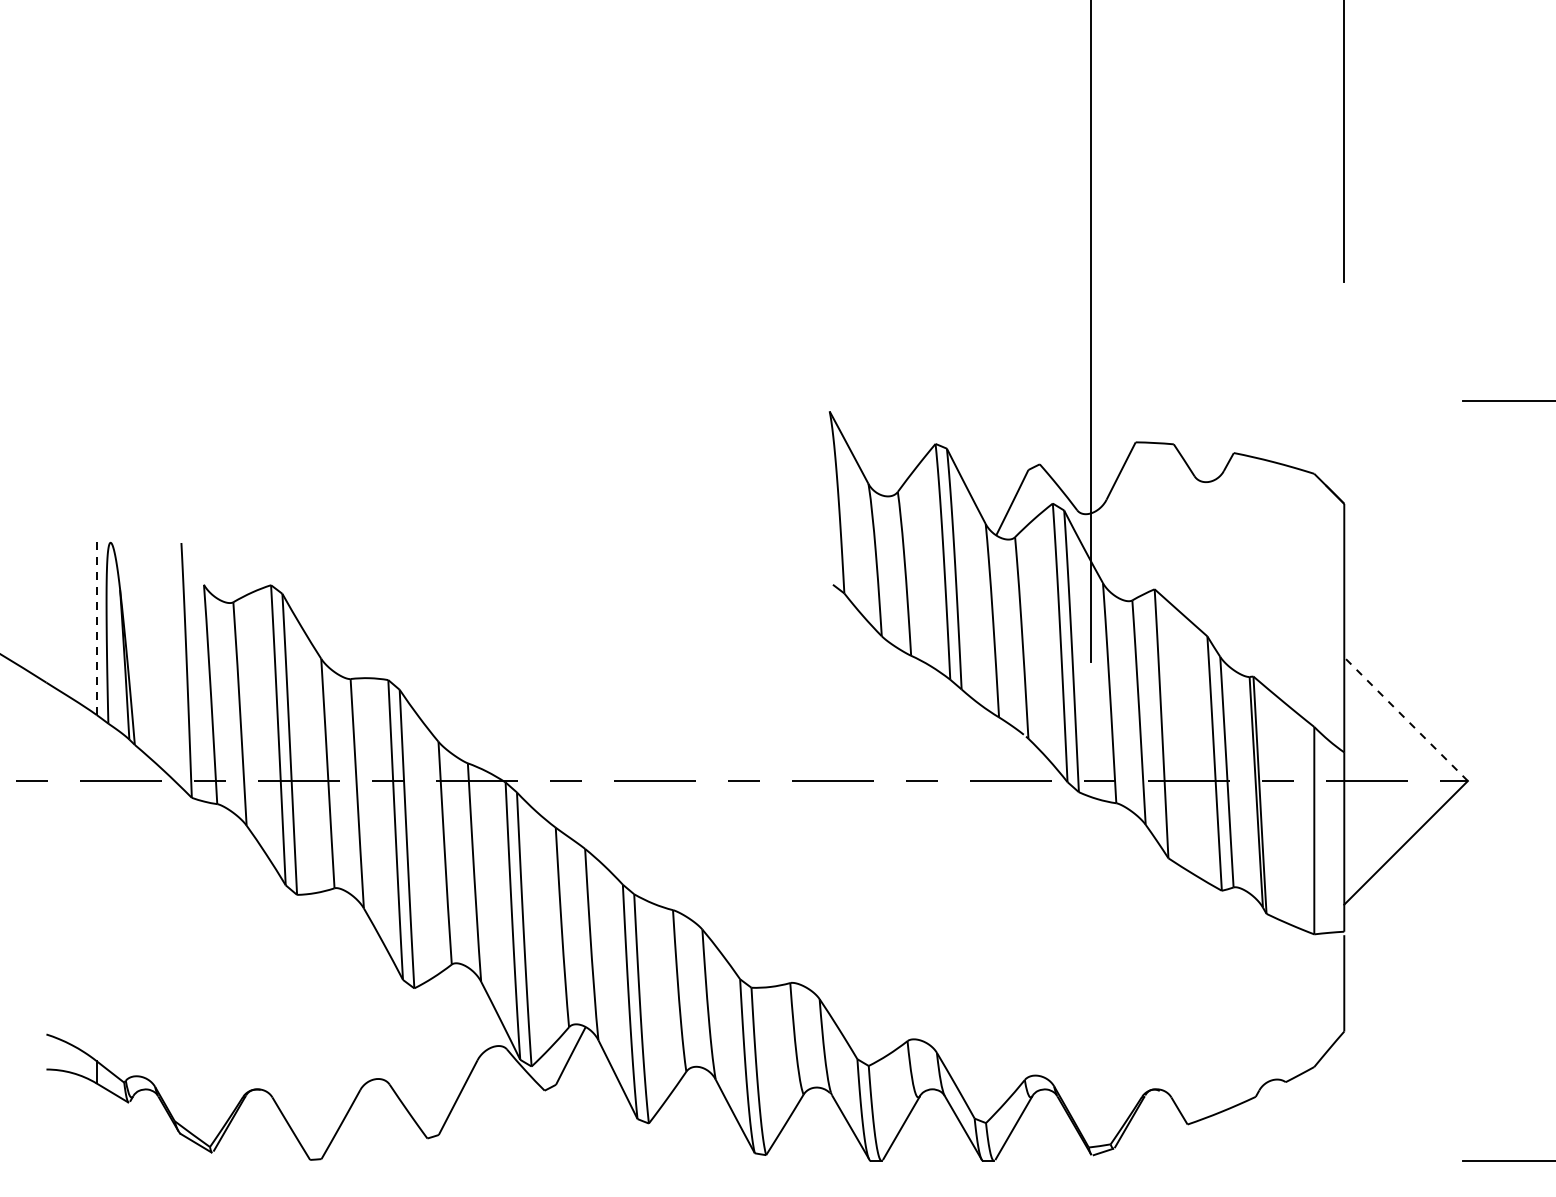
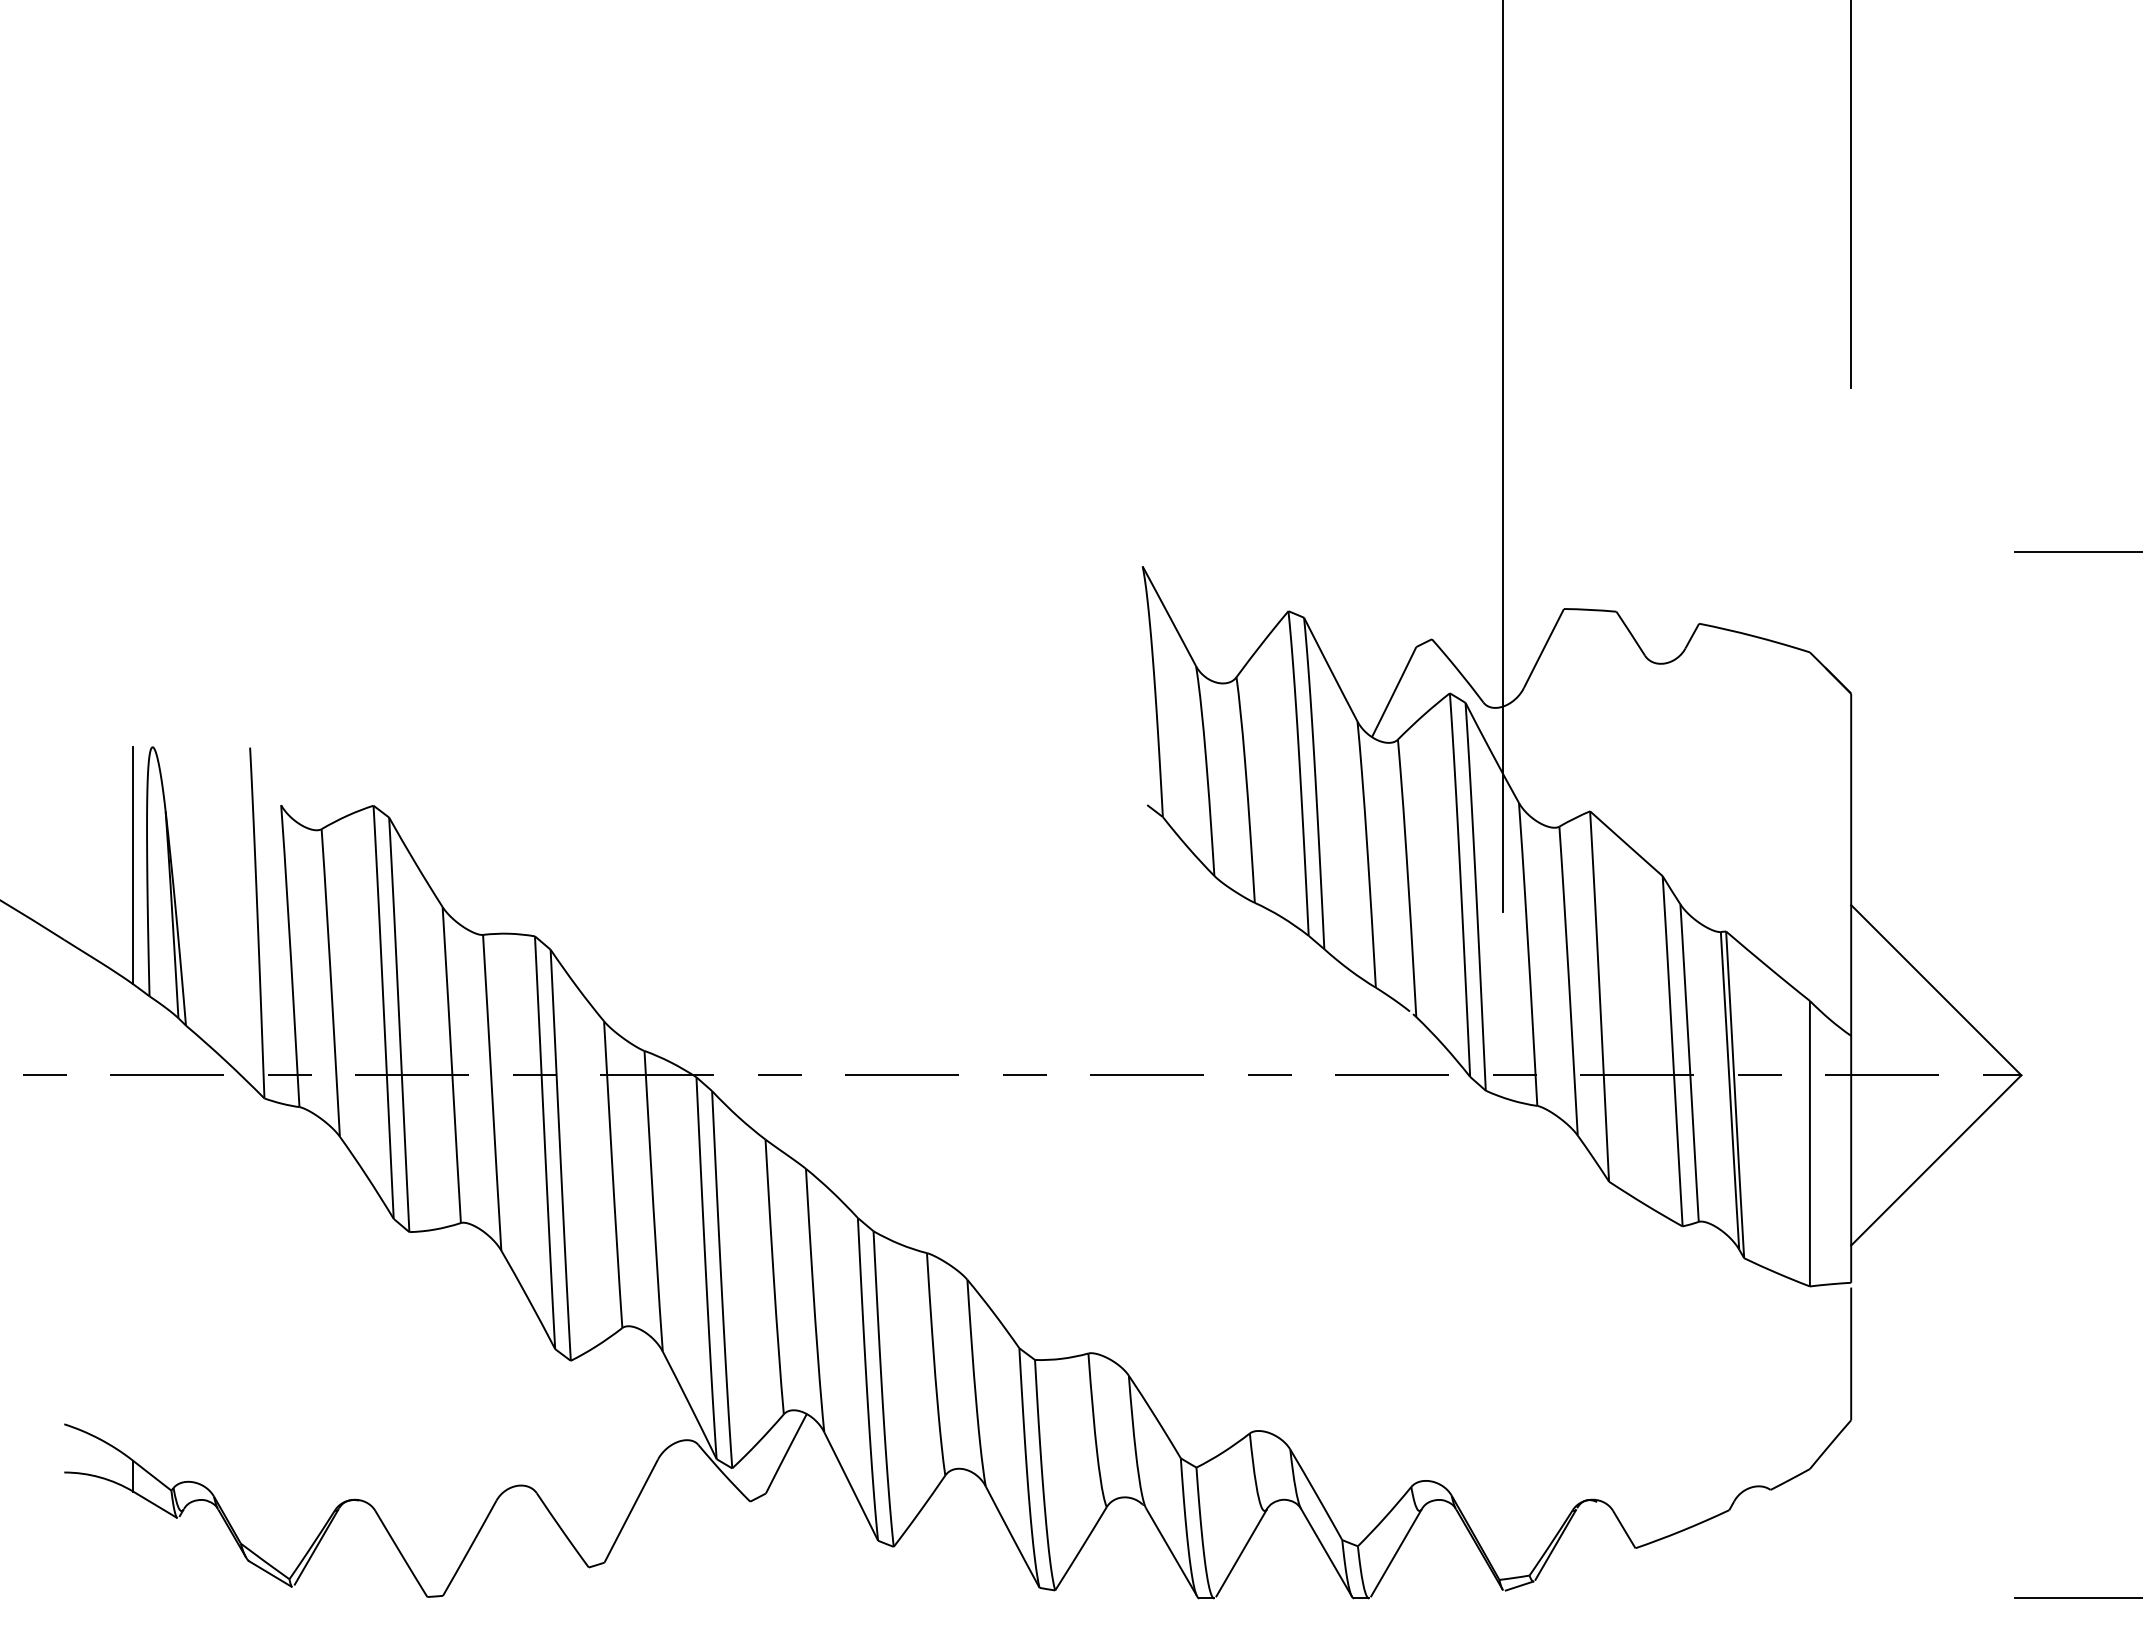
line: (96, 628) -> (133, 865), dashed -> solid
line: (1405, 718) -> (1935, 989), dashed -> solid

